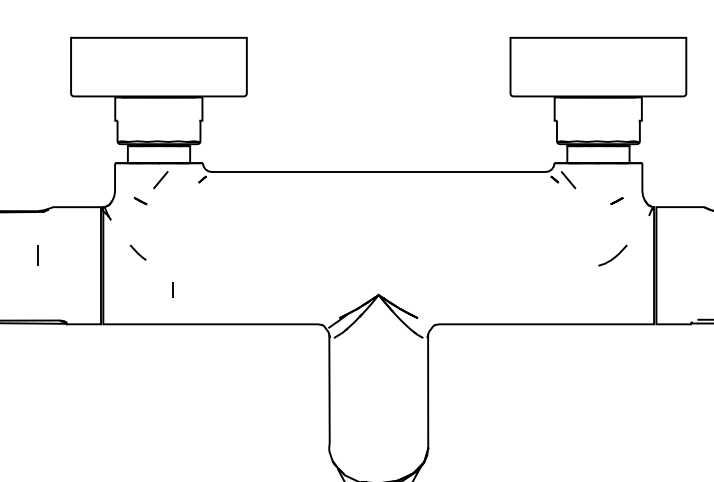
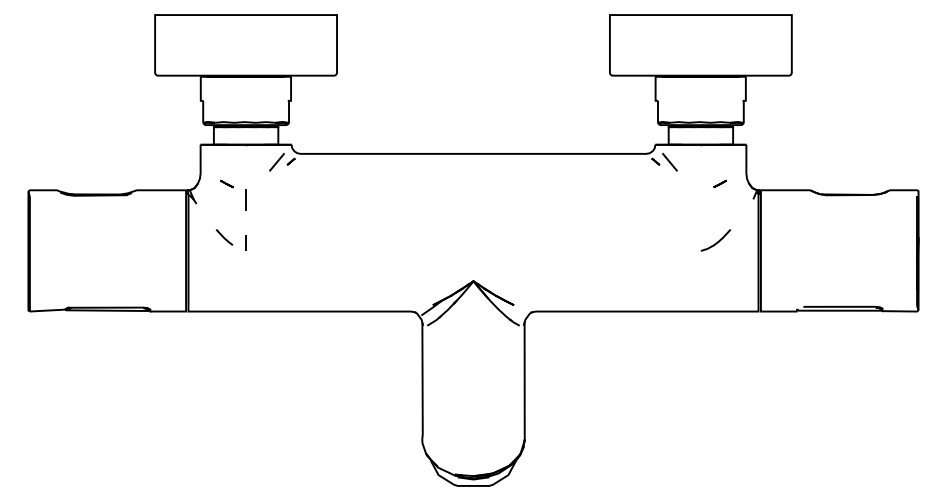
line: (160, 180) -> (276, 162), moved
line: (37, 254) -> (245, 199), moved
line: (171, 289) -> (245, 242), moved

